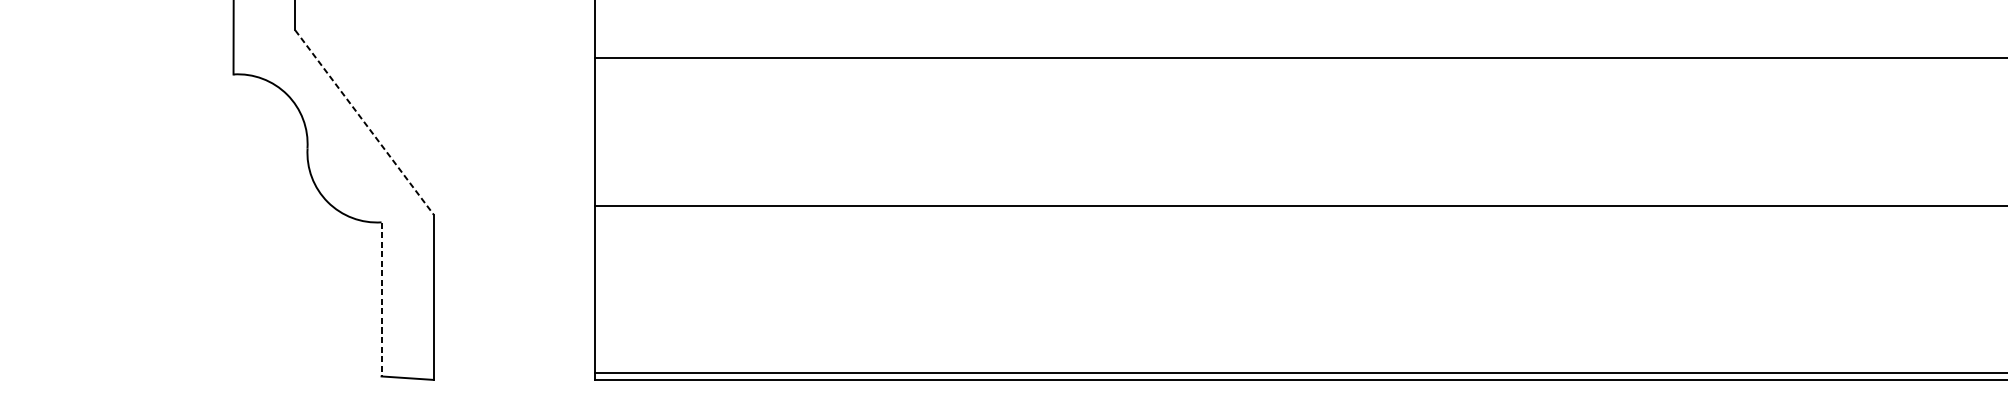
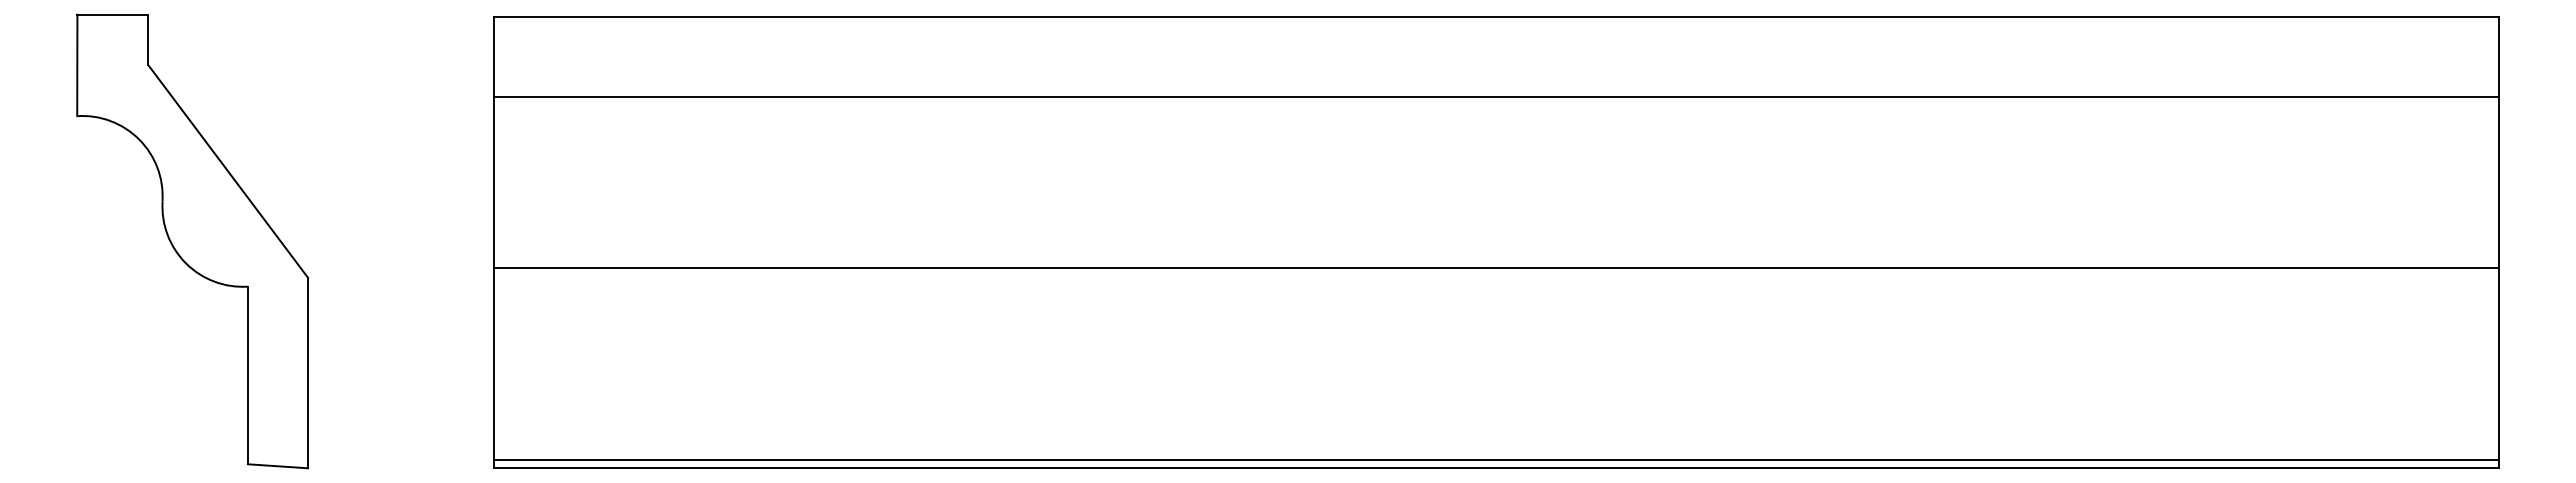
line: (364, 122) -> (228, 171), dashed -> solid
line: (381, 299) -> (247, 375), dashed -> solid

